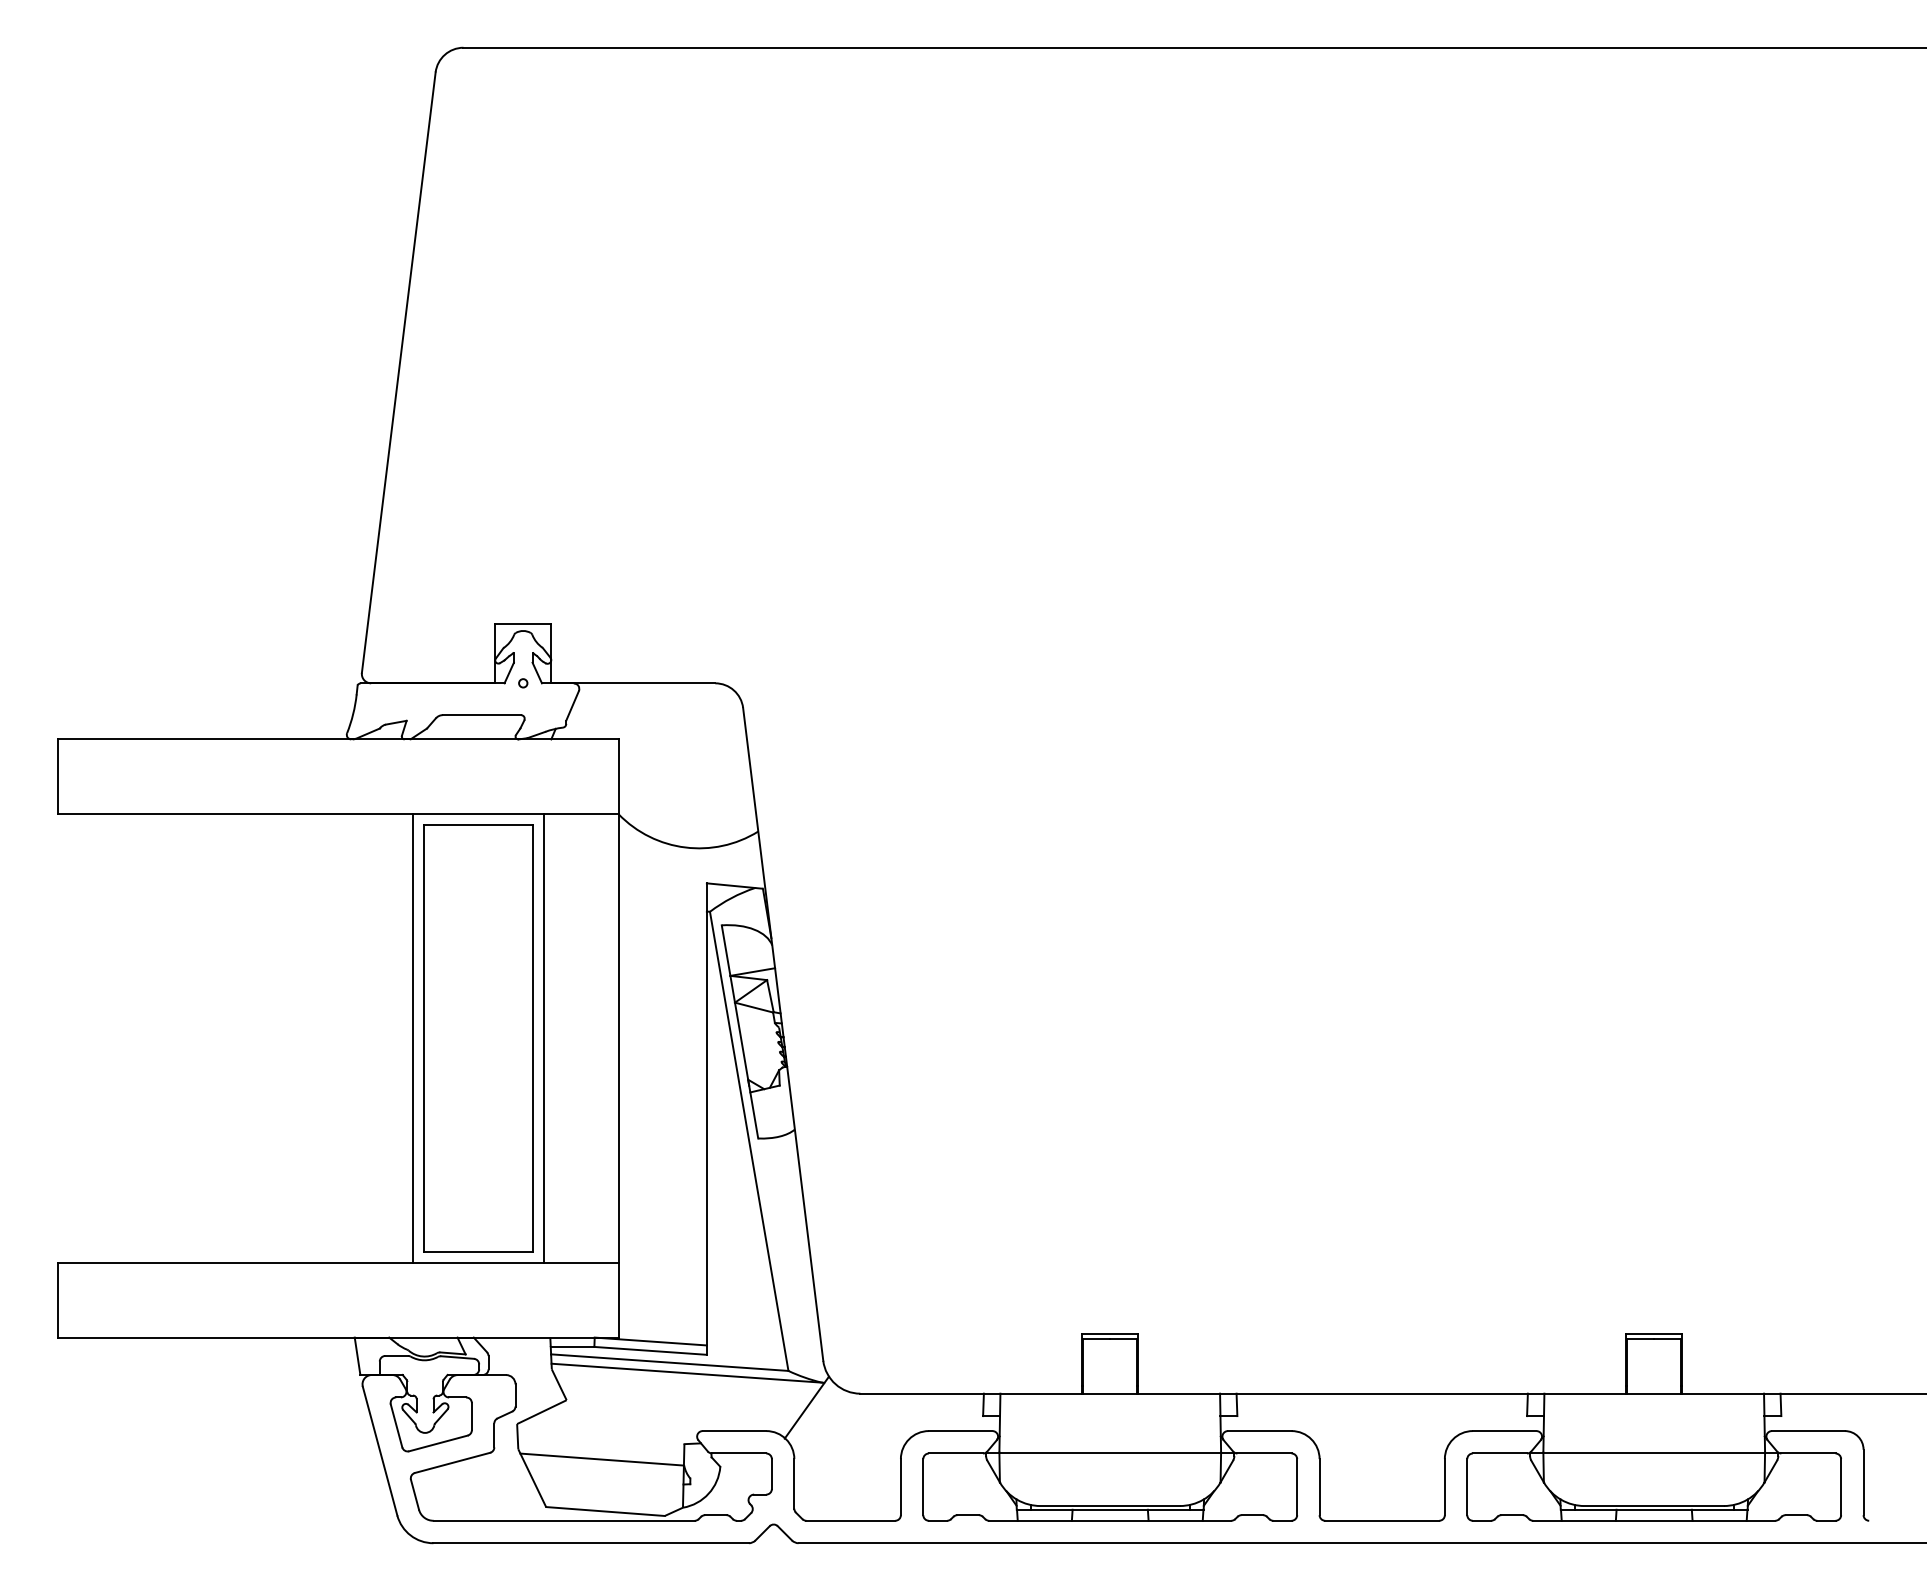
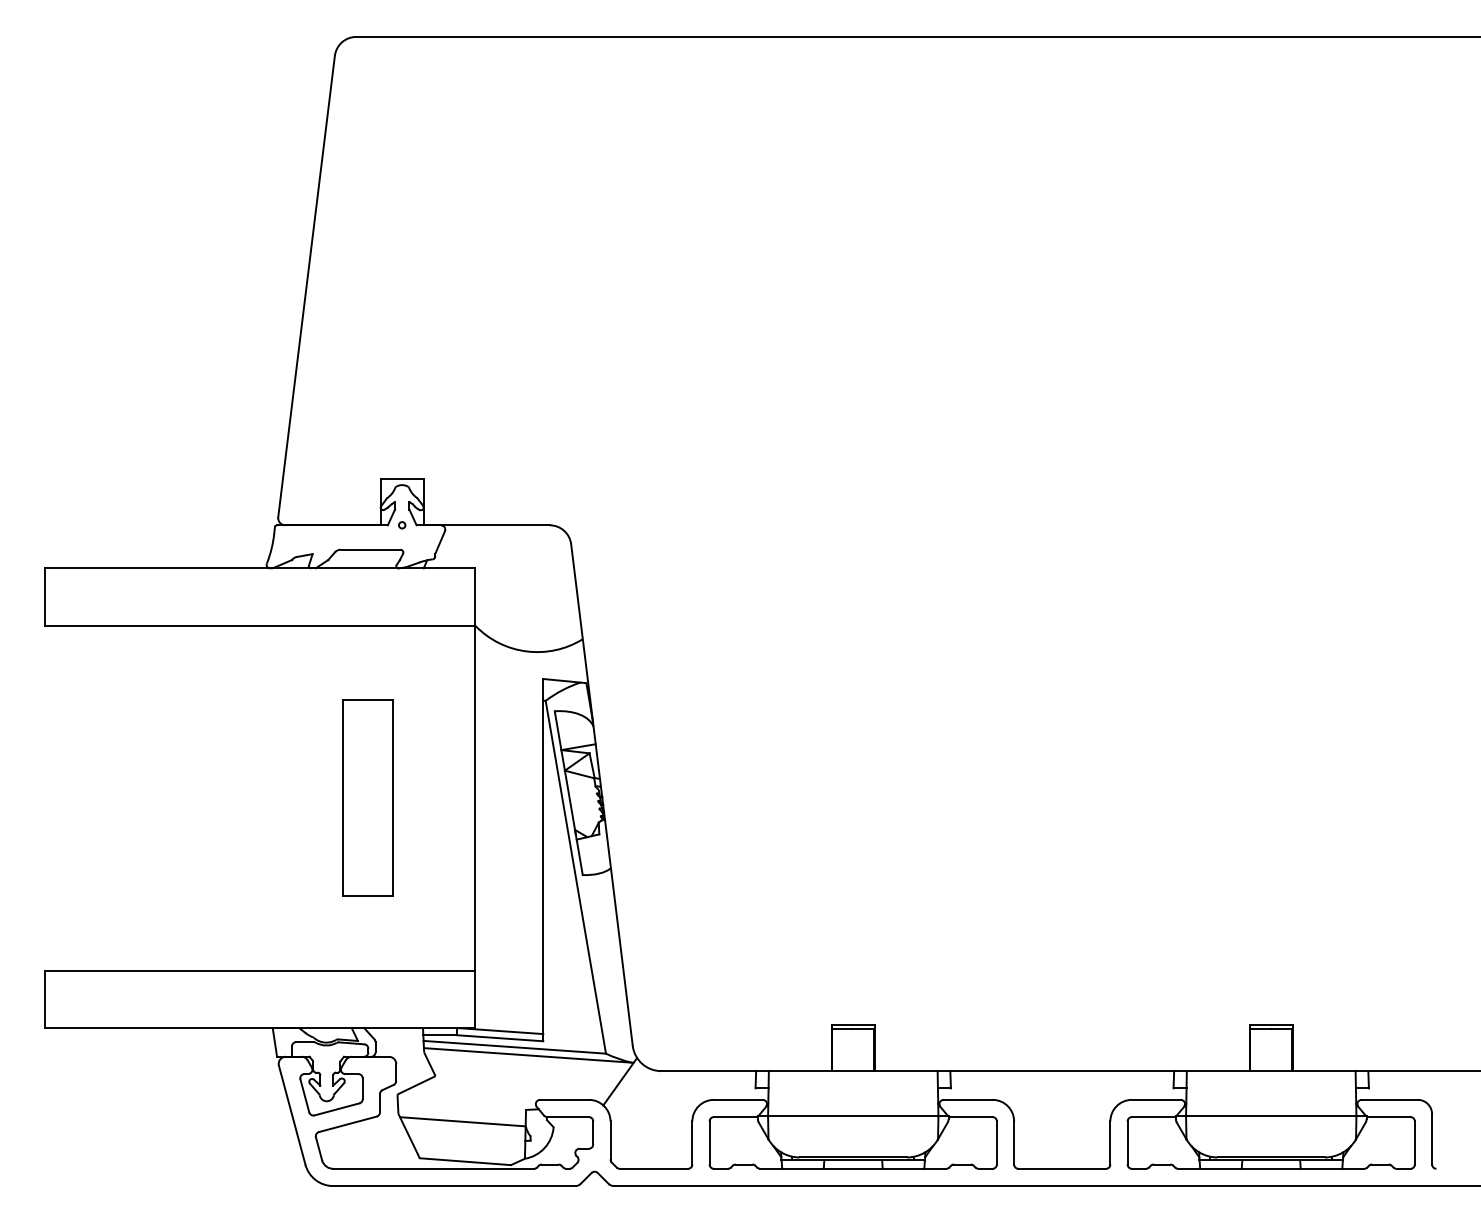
line: (412, 1038) -> (317, 798), removed
part: (478, 1038) -> (367, 798), size x0.6
line: (543, 1038) -> (417, 798), removed

